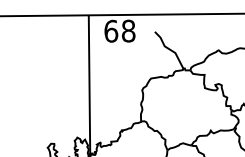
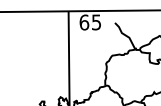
text: (128, 30) -> (96, 21), 68 -> 65

